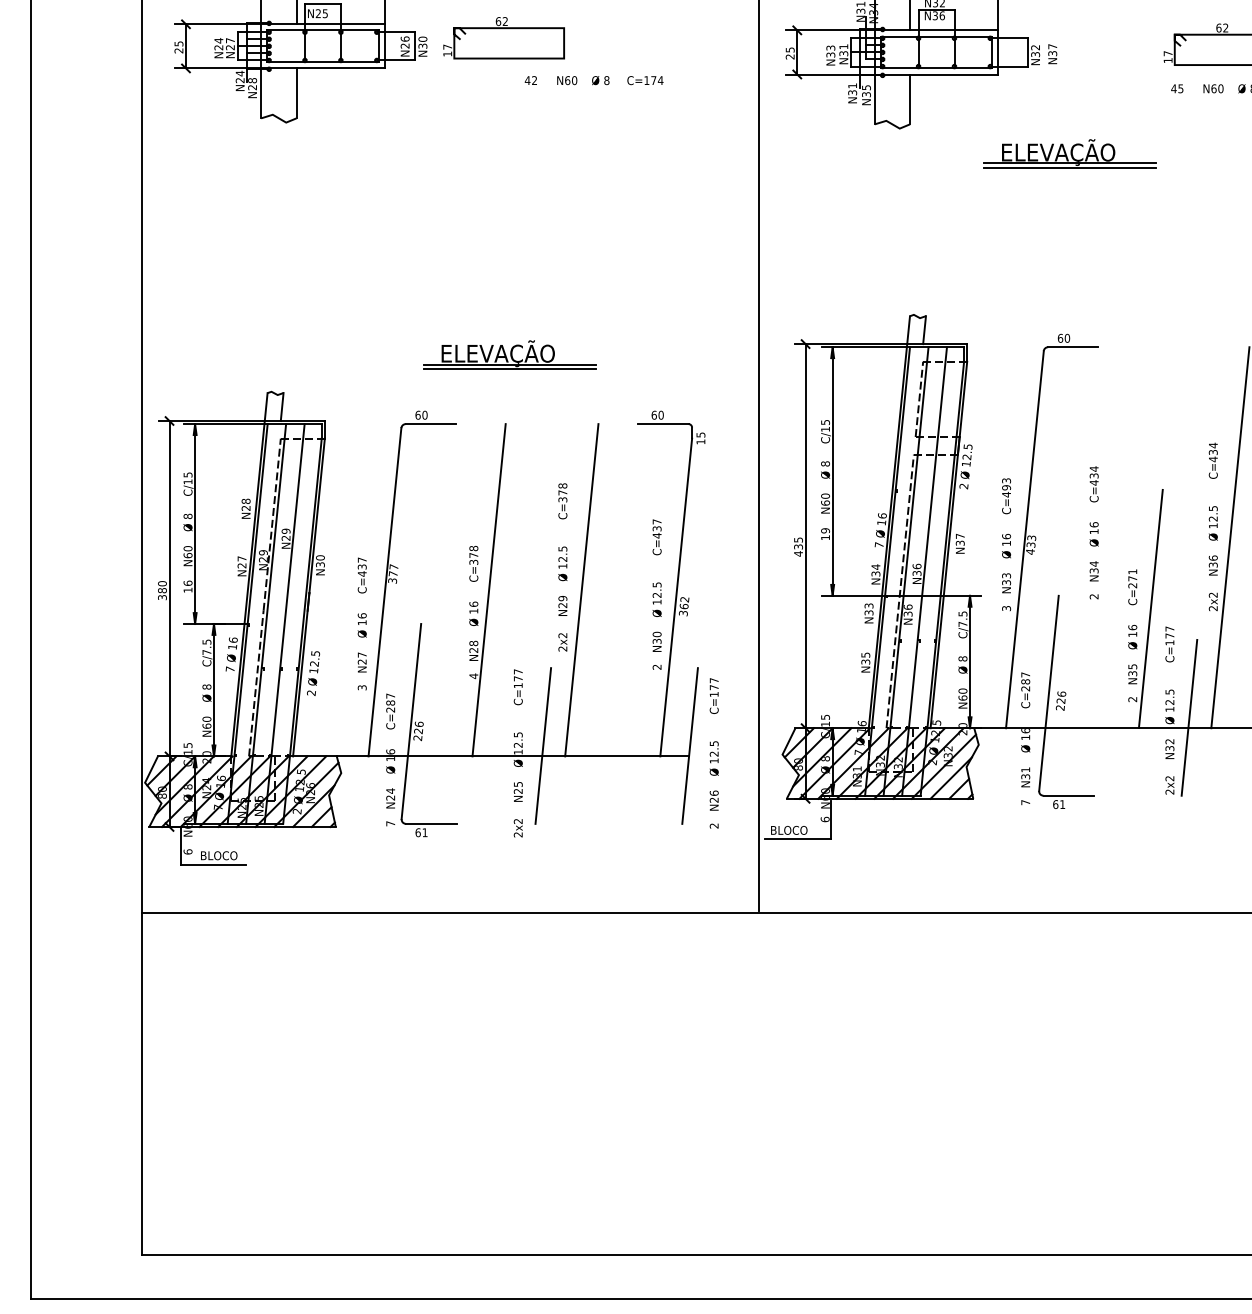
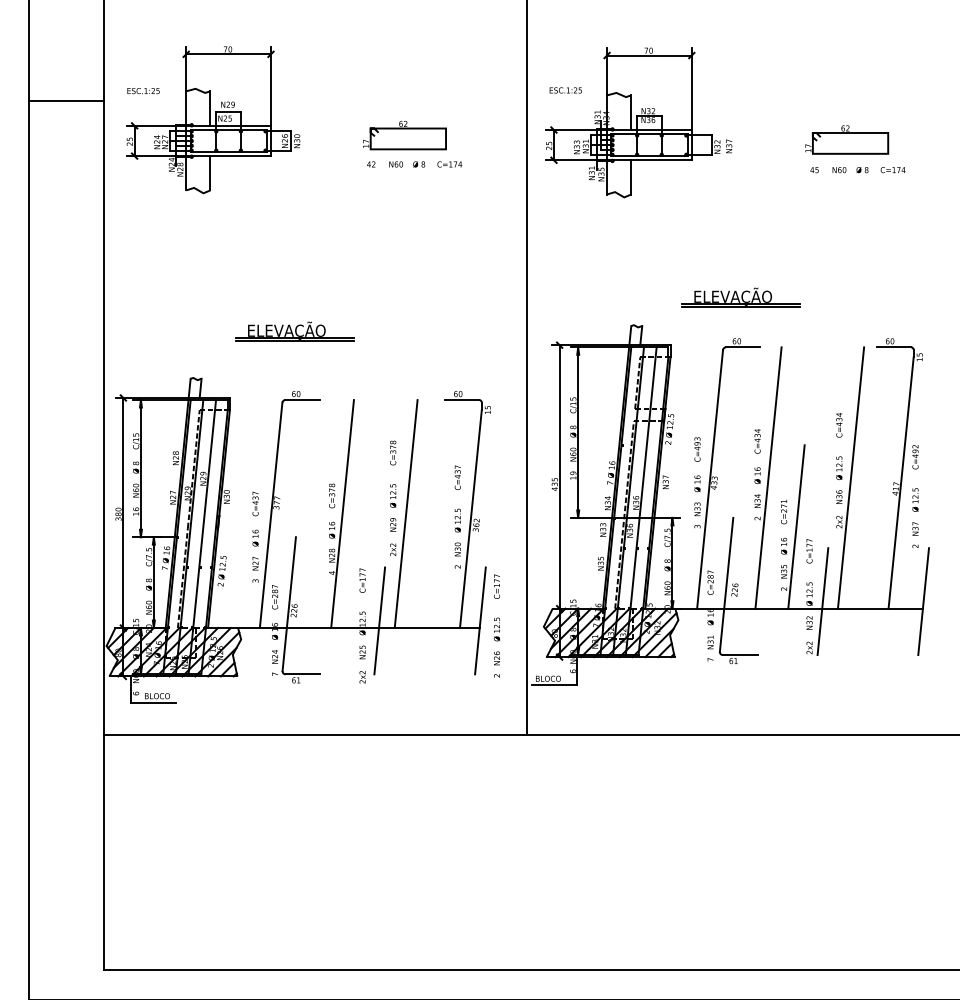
part: (503, 38) -> (404, 135), moved
part: (1069, 153) -> (740, 297), moved
part: (509, 354) -> (294, 331), moved
line: (1110, 536) -> (768, 477), added

